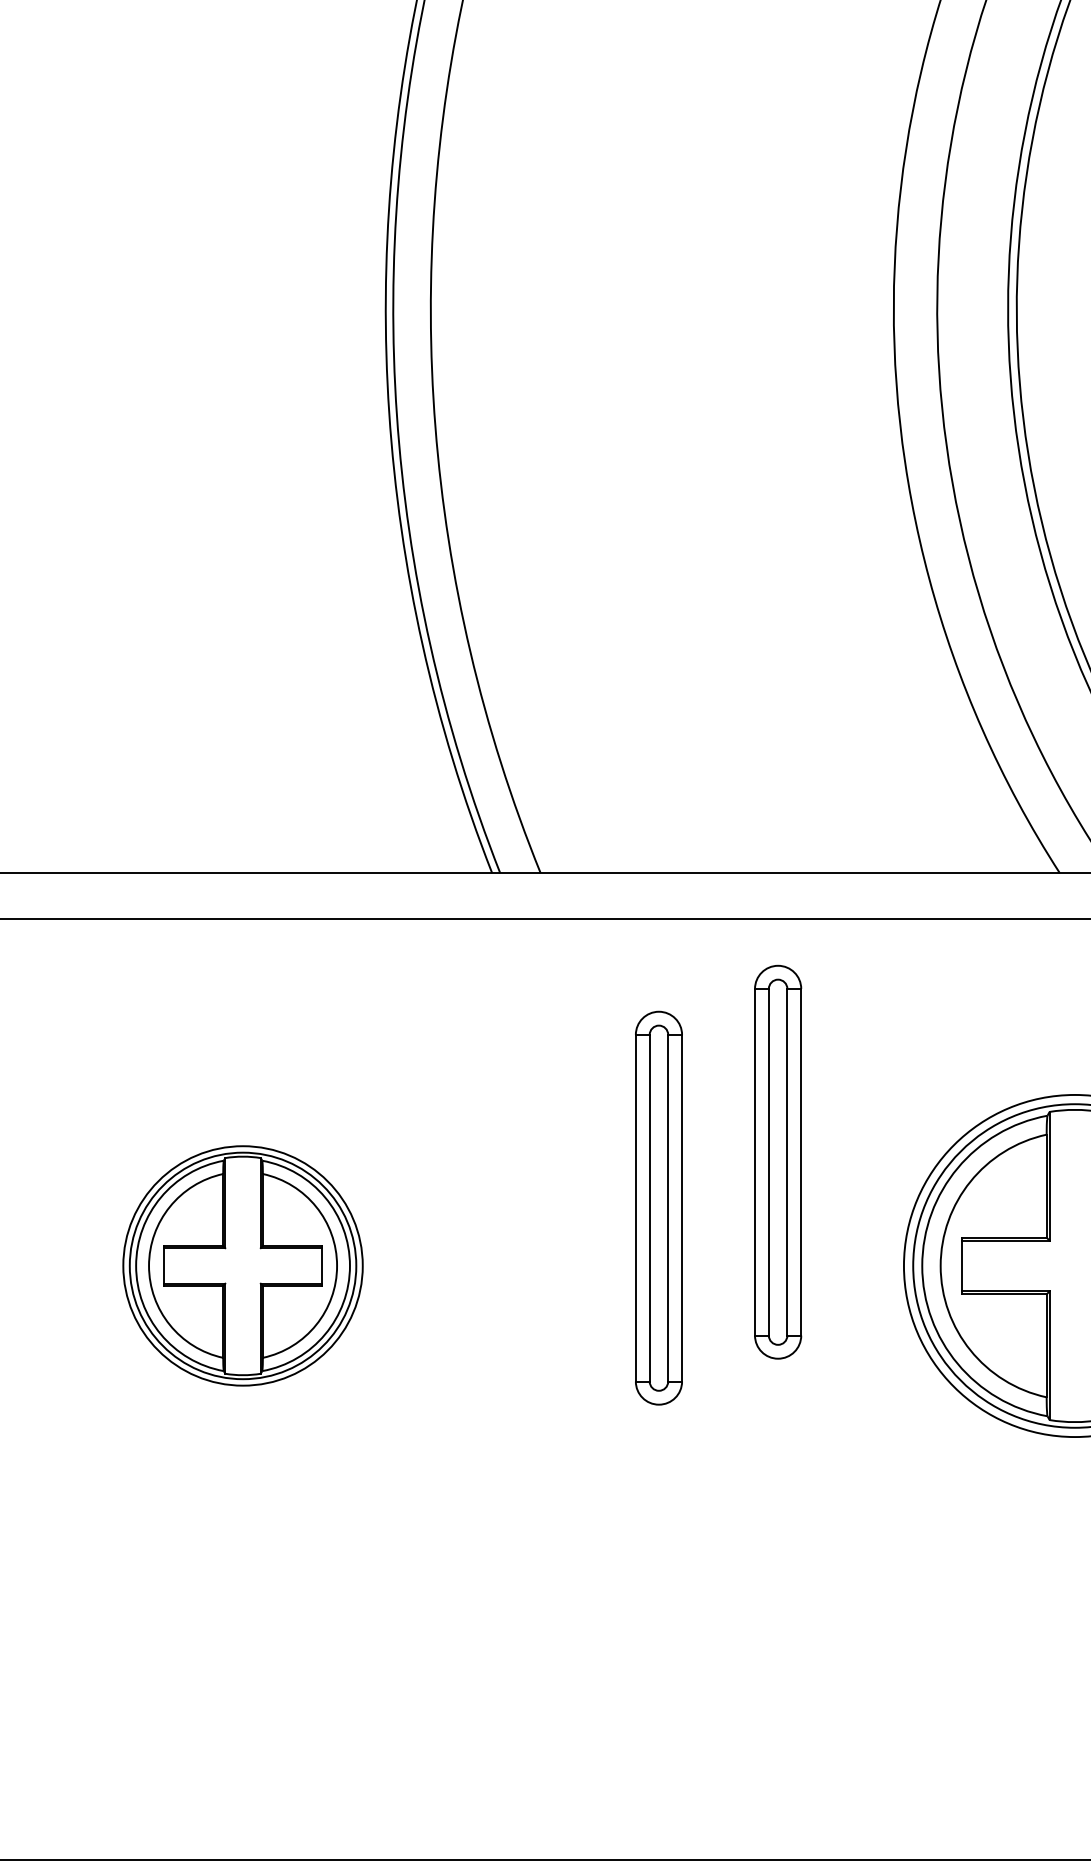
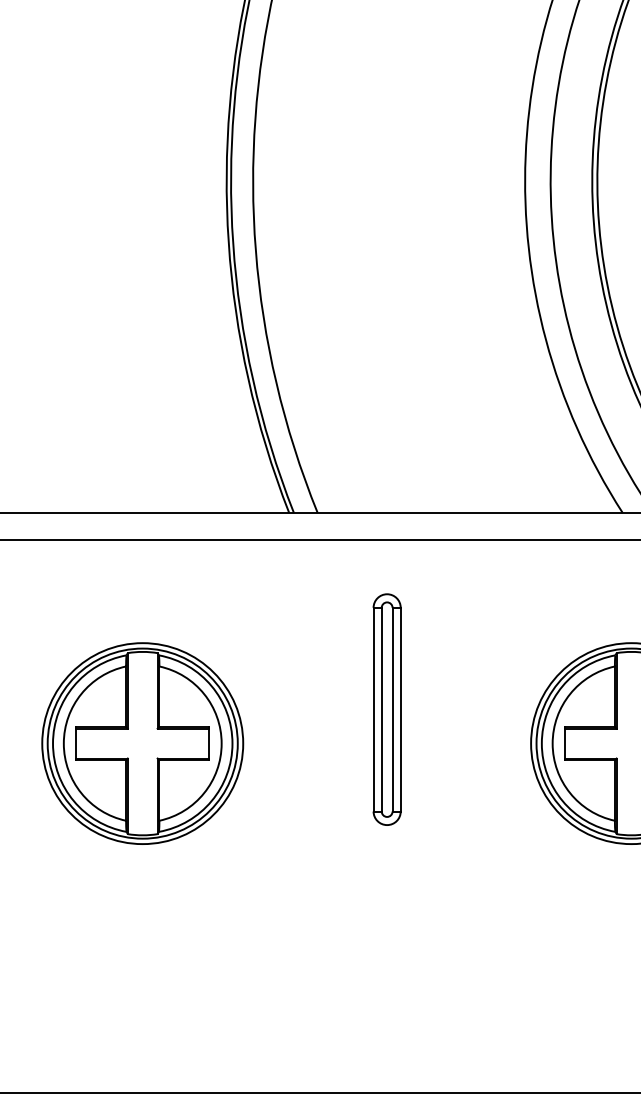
part: (776, 1161) -> (456, 682), removed
part: (242, 1265) -> (142, 743), size x1.43

